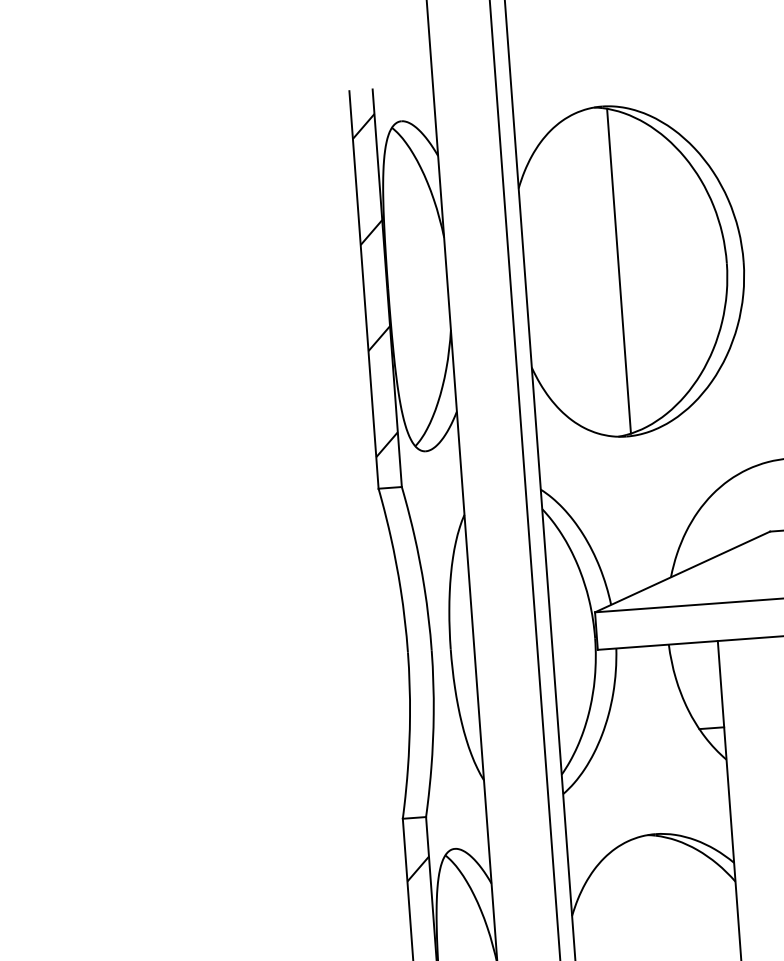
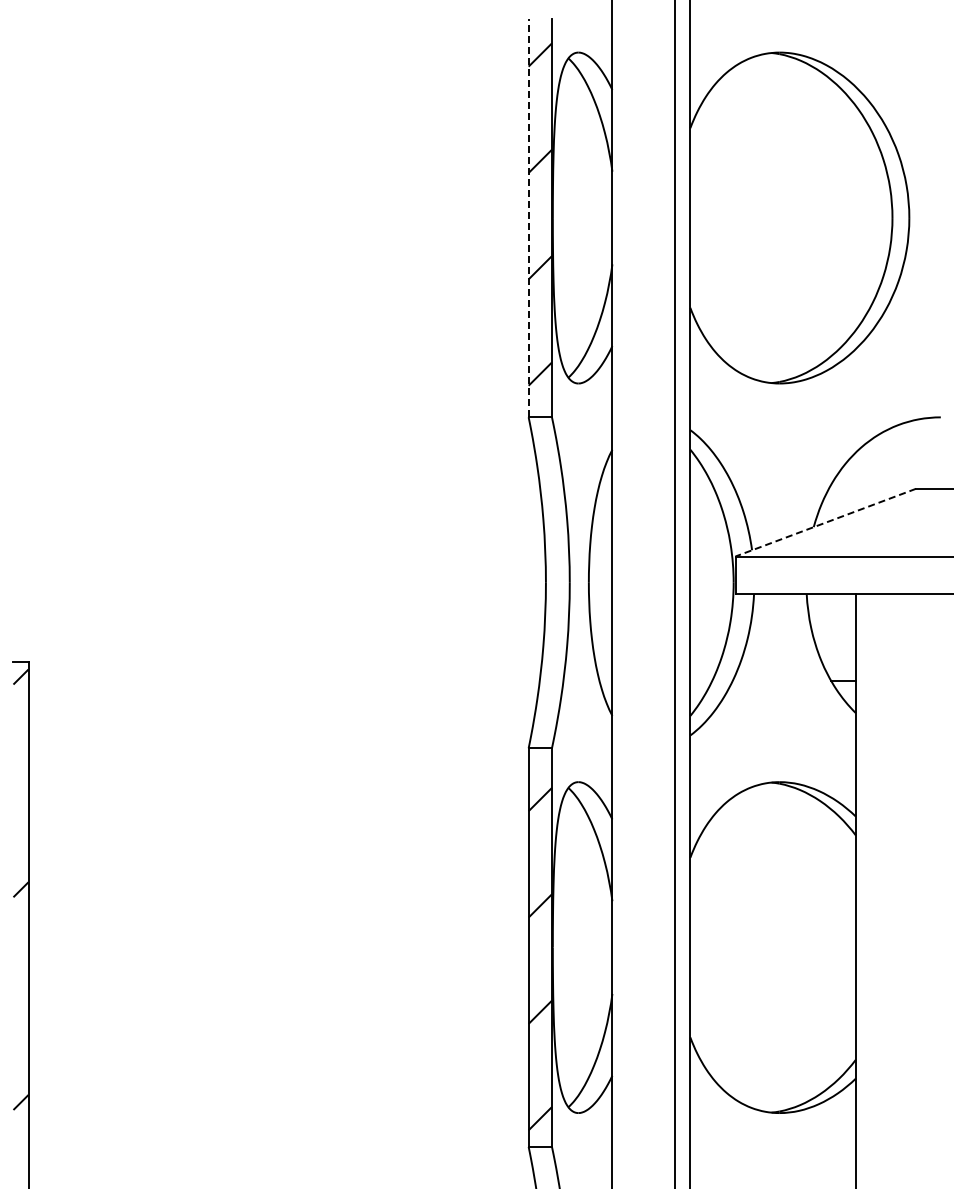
line: (619, 270) -> (784, 217), removed
line: (363, 289) -> (528, 217), solid -> dashed
line: (682, 571) -> (825, 522), solid -> dashed

